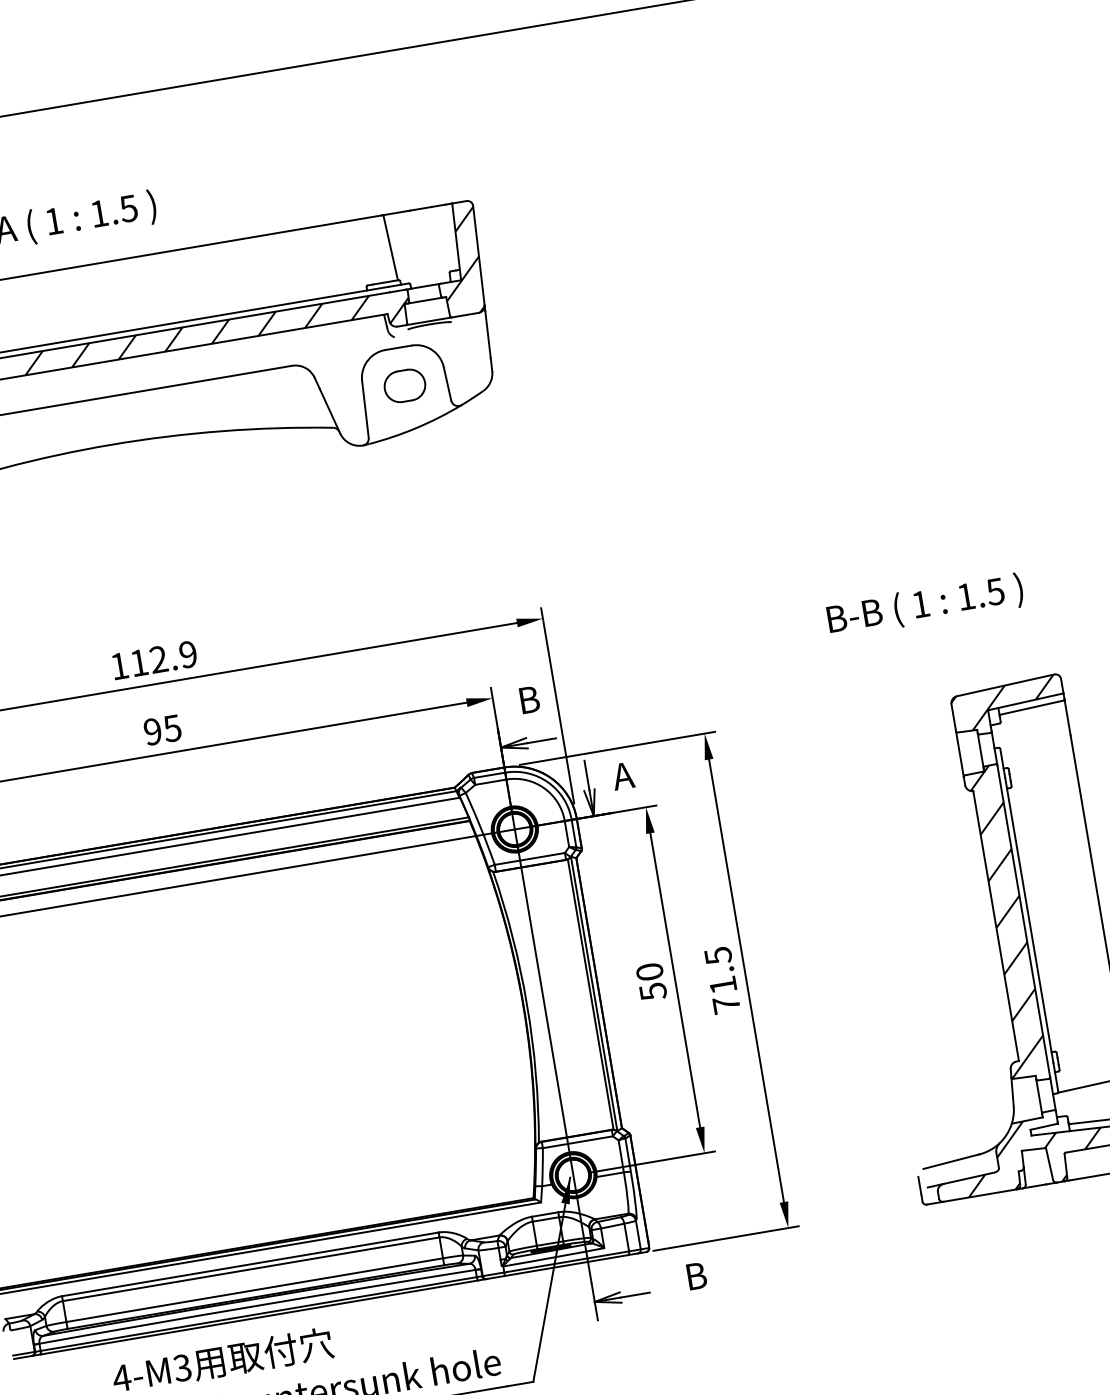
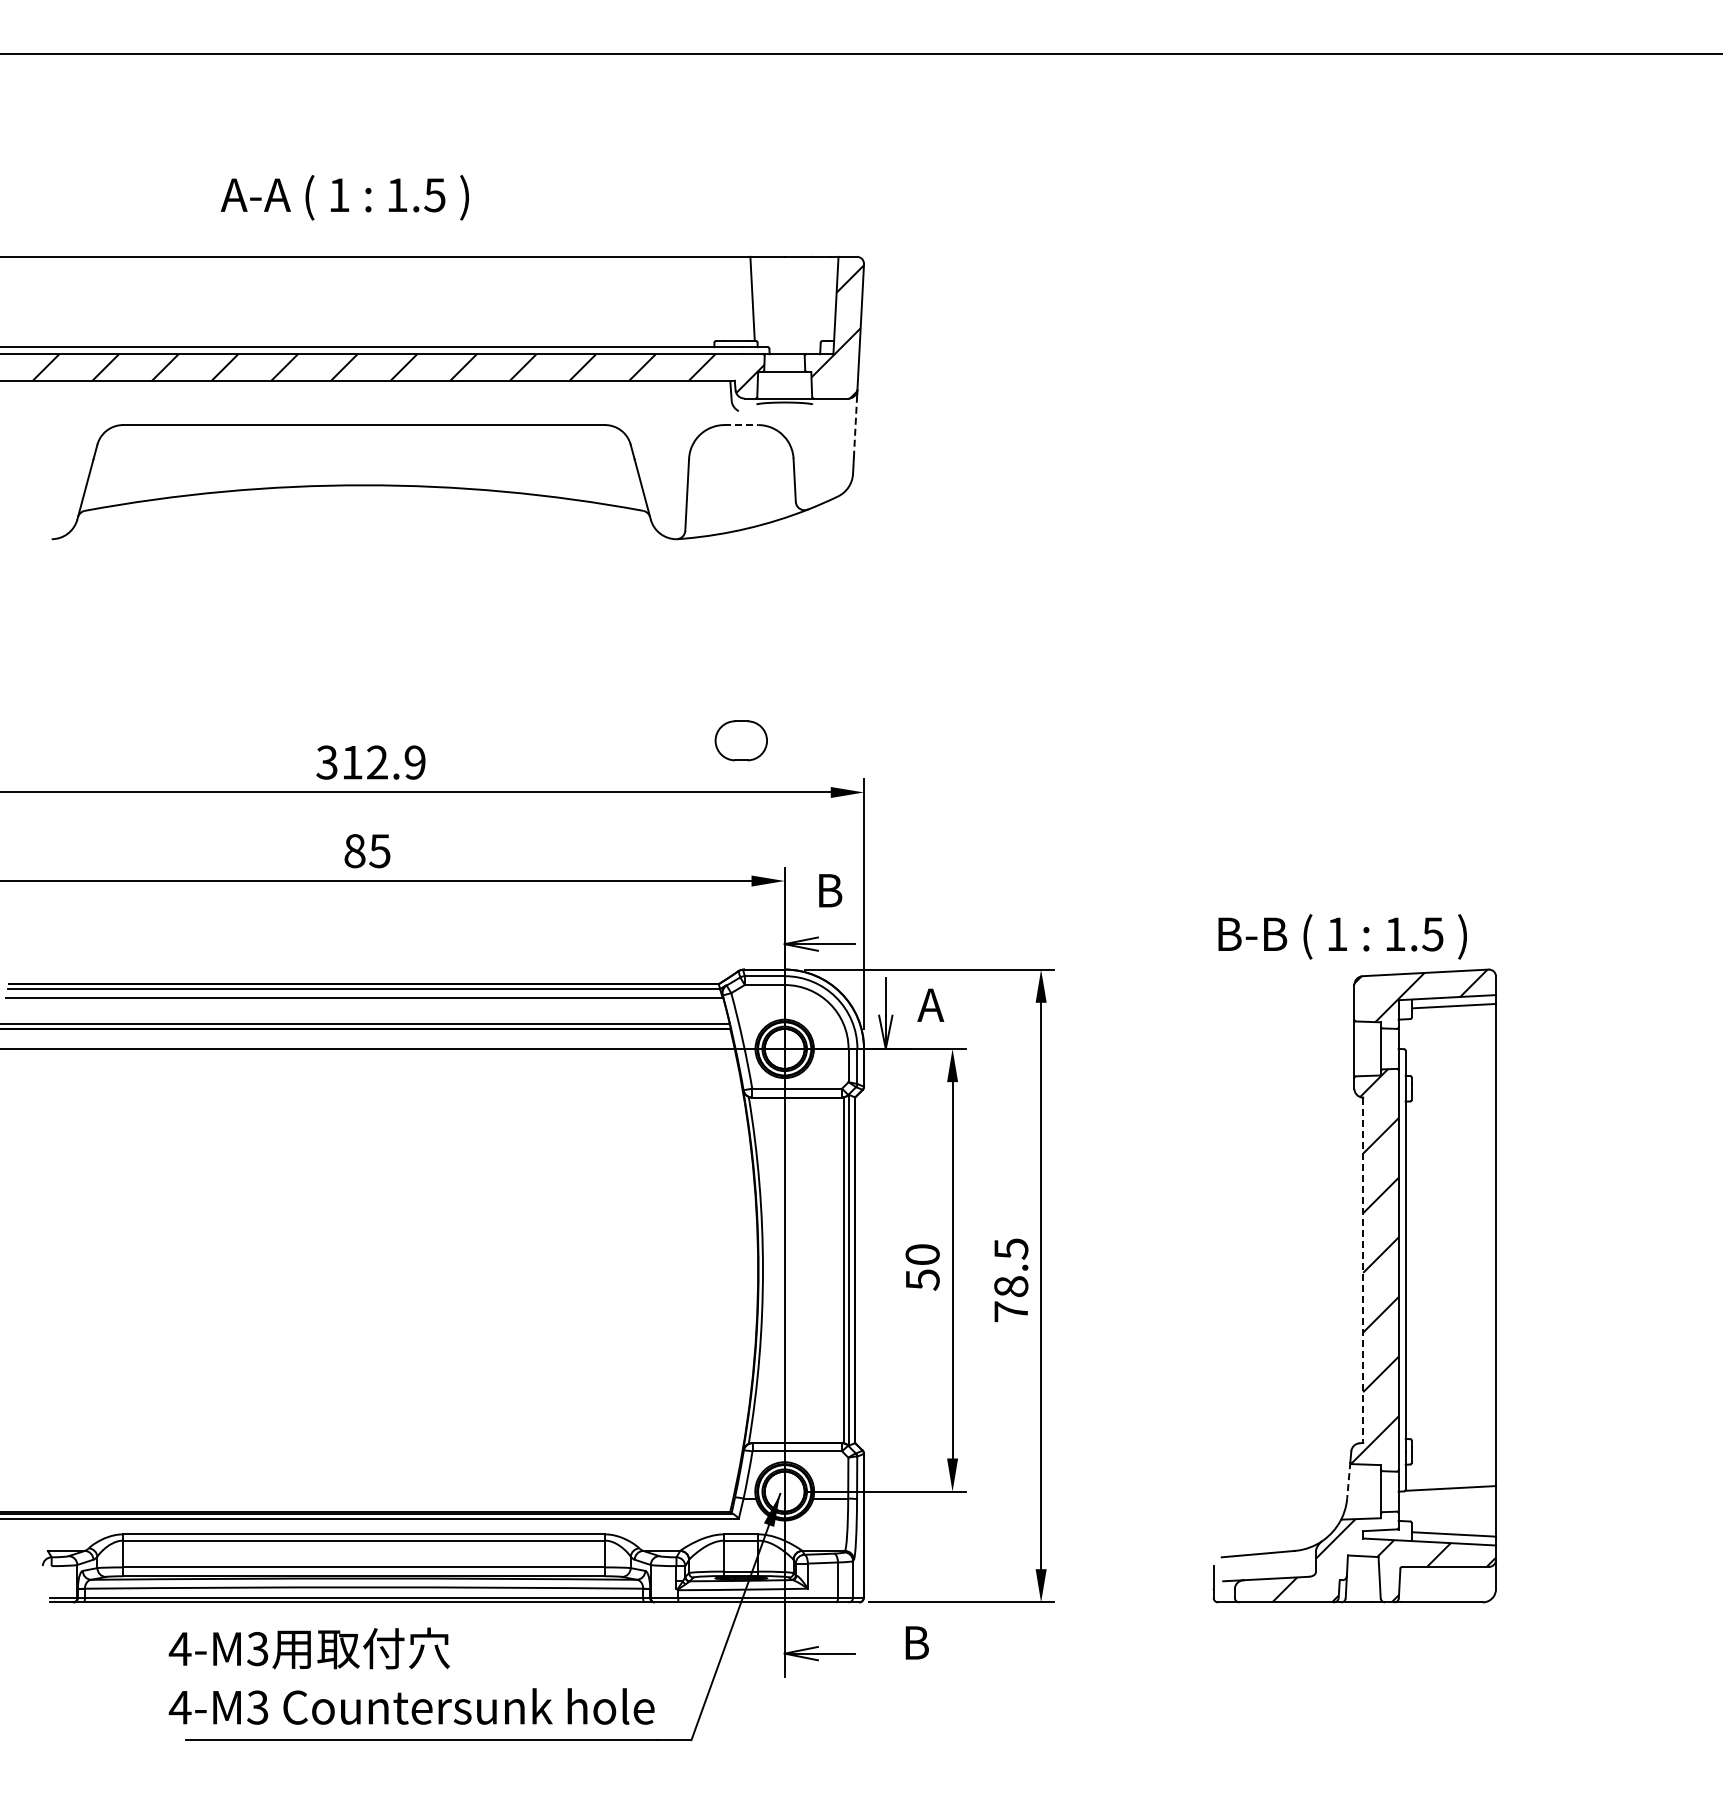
line: (488, 334) -> (855, 427), solid -> dashed
line: (398, 348) -> (741, 425), solid -> dashed
part: (404, 385) -> (740, 740), moved
text: (925, 605) -> (1342, 936), moved
text: (119, 666) -> (326, 762), 112.9 -> 312.9
text: (152, 732) -> (354, 851), 95 -> 85
line: (996, 926) -> (1363, 1270), solid -> dashed
text: (723, 985) -> (1011, 1286), 71.5 -> 78.5
line: (1012, 1092) -> (1348, 1480), solid -> dashed

